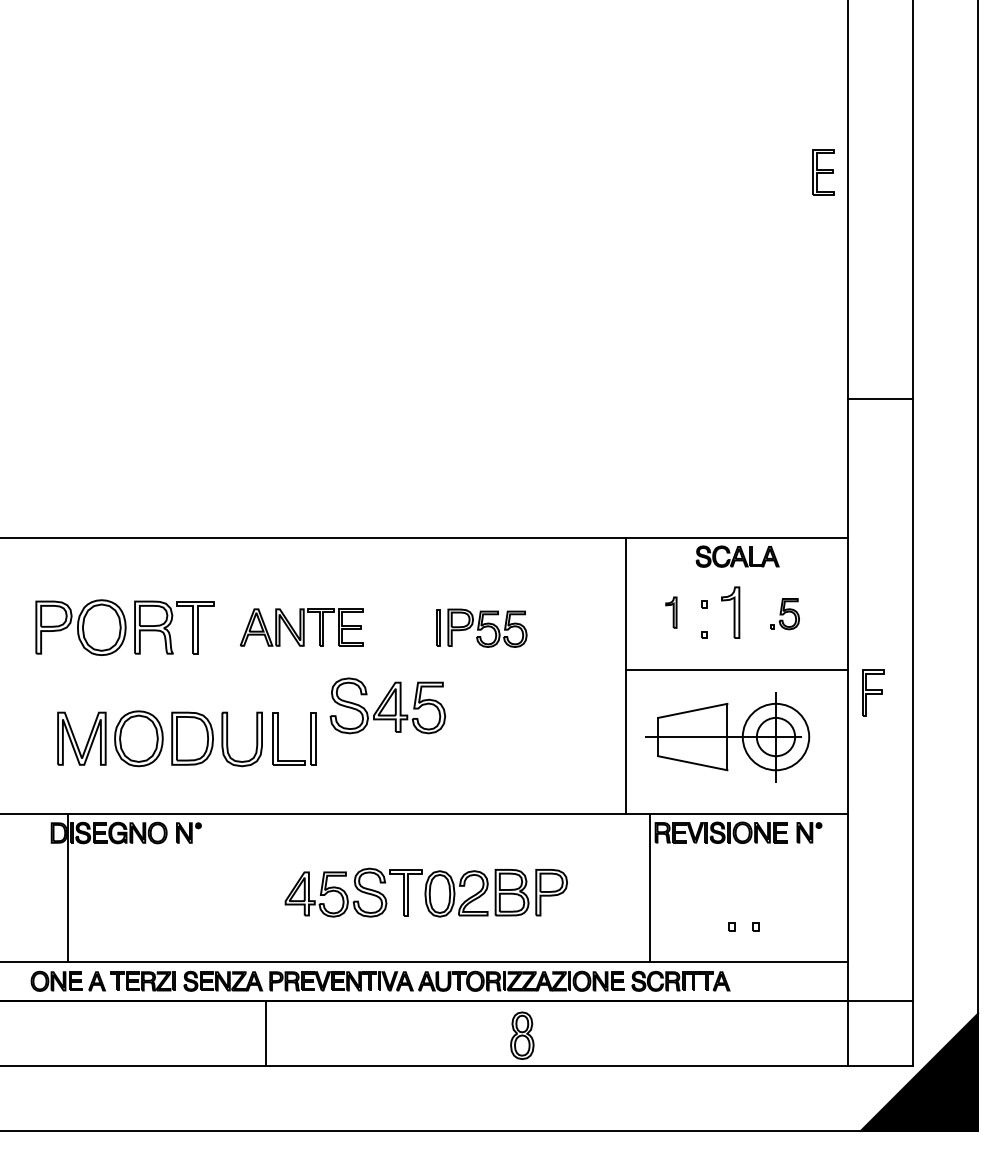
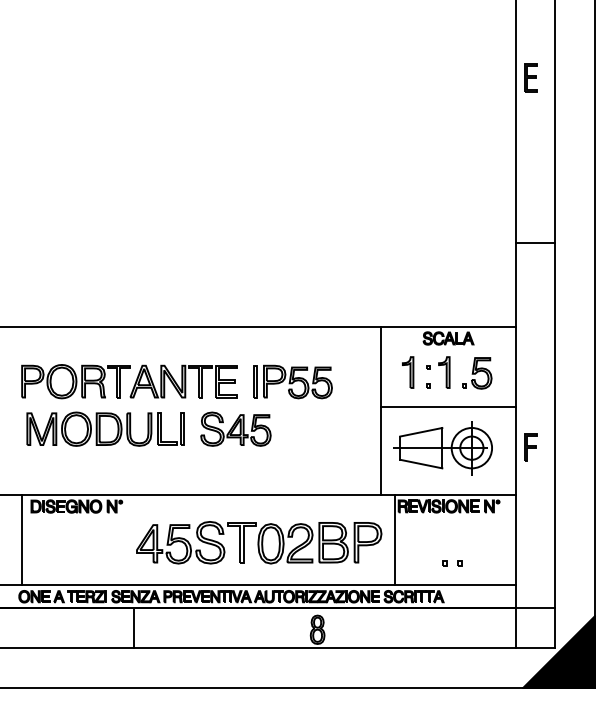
part: (823, 171) -> (530, 77), moved
part: (671, 612) -> (408, 372), size x1.67
part: (785, 614) -> (477, 373), size x1.67
part: (301, 627) -> (183, 381), size x1.43
part: (480, 627) -> (292, 381), size x1.43
part: (872, 693) -> (530, 447), moved
part: (186, 737) -> (105, 428), moved
line: (68, 887) -> (22, 539), moved
part: (426, 892) -> (259, 542), size x1.43
line: (267, 1033) -> (134, 628), moved

